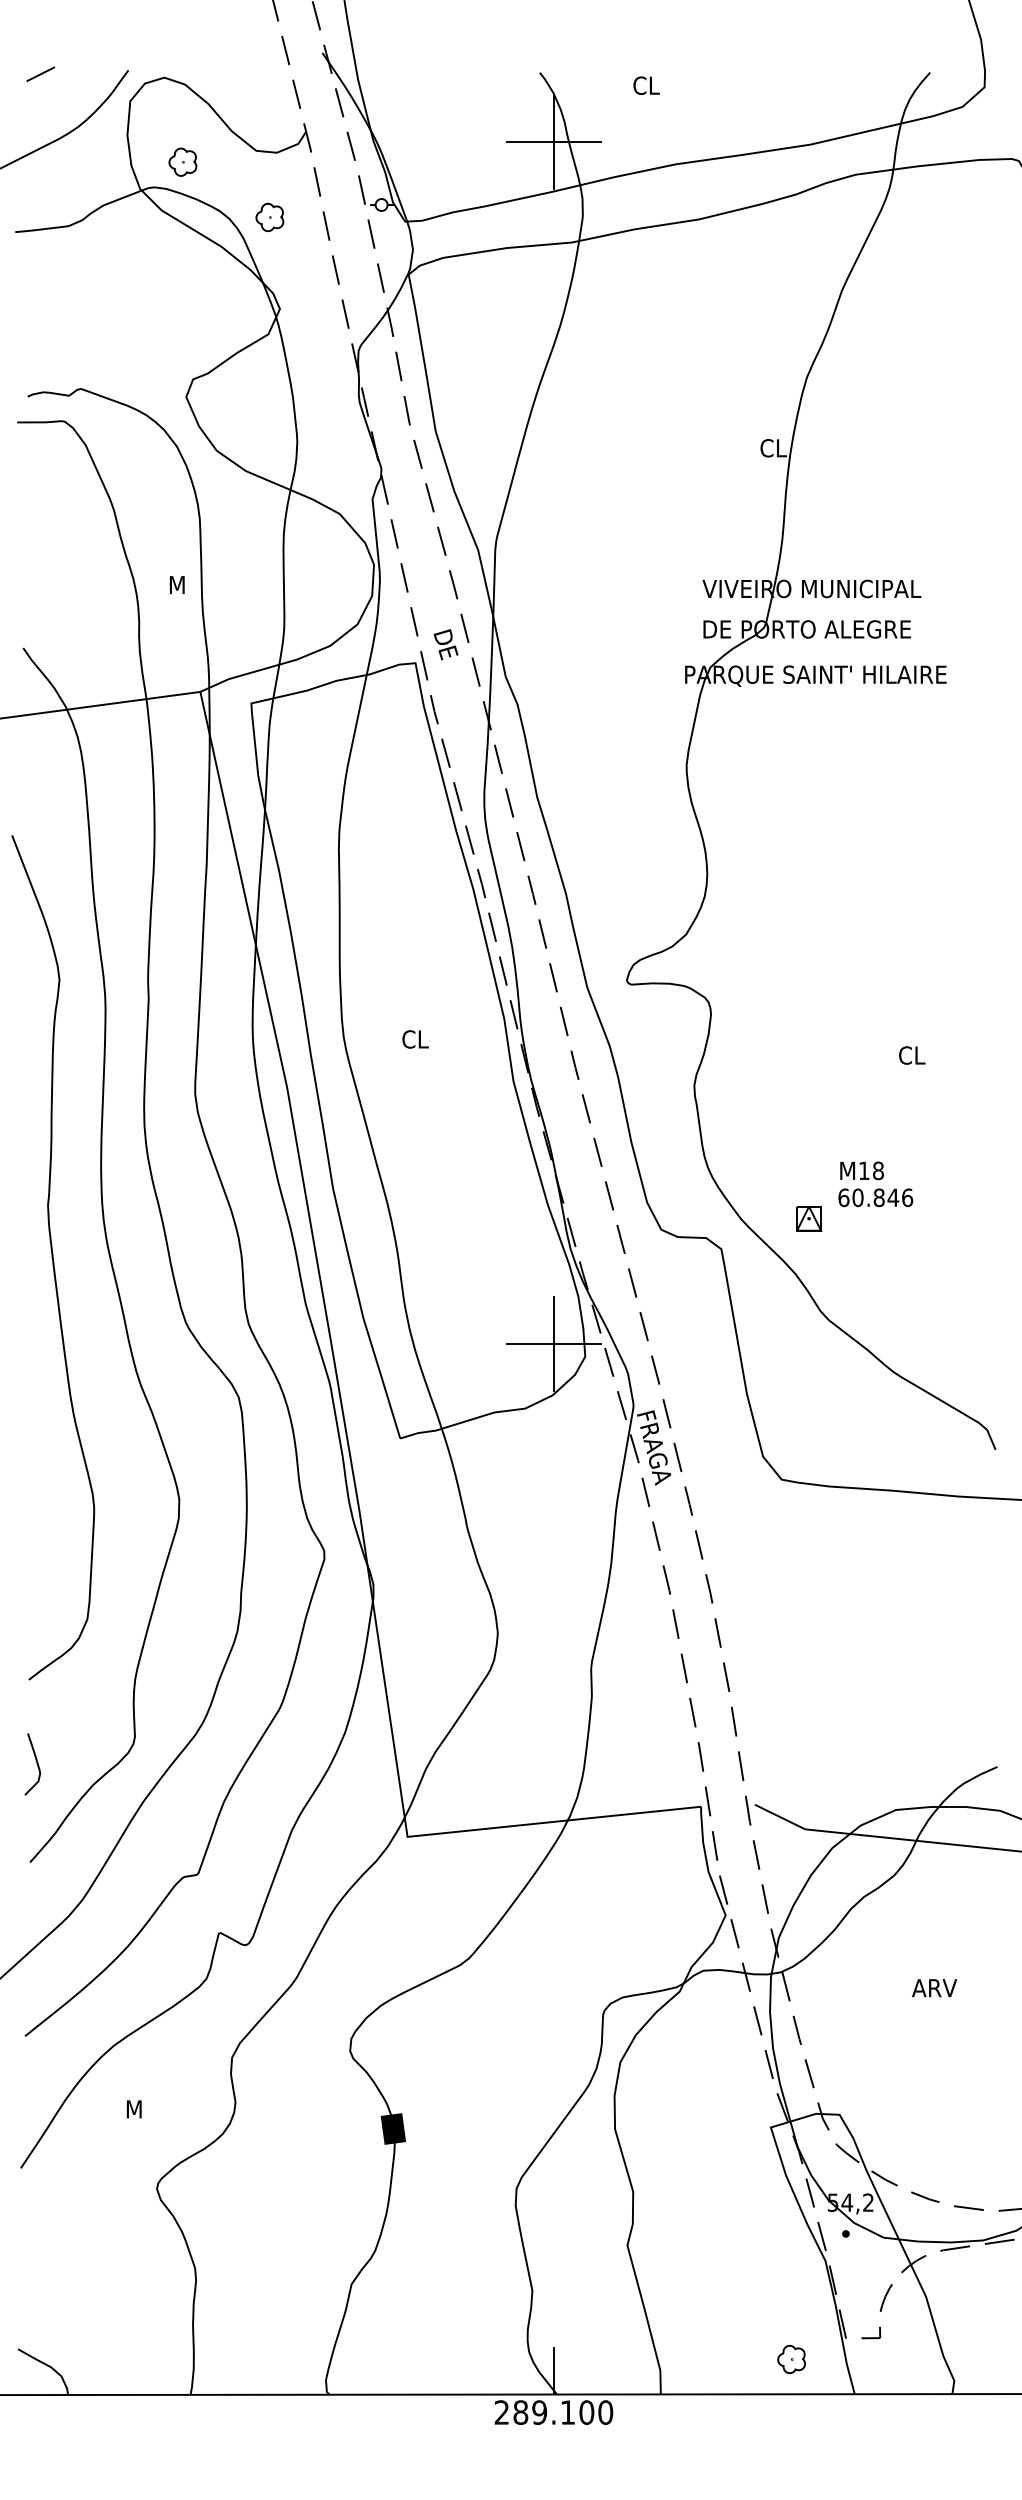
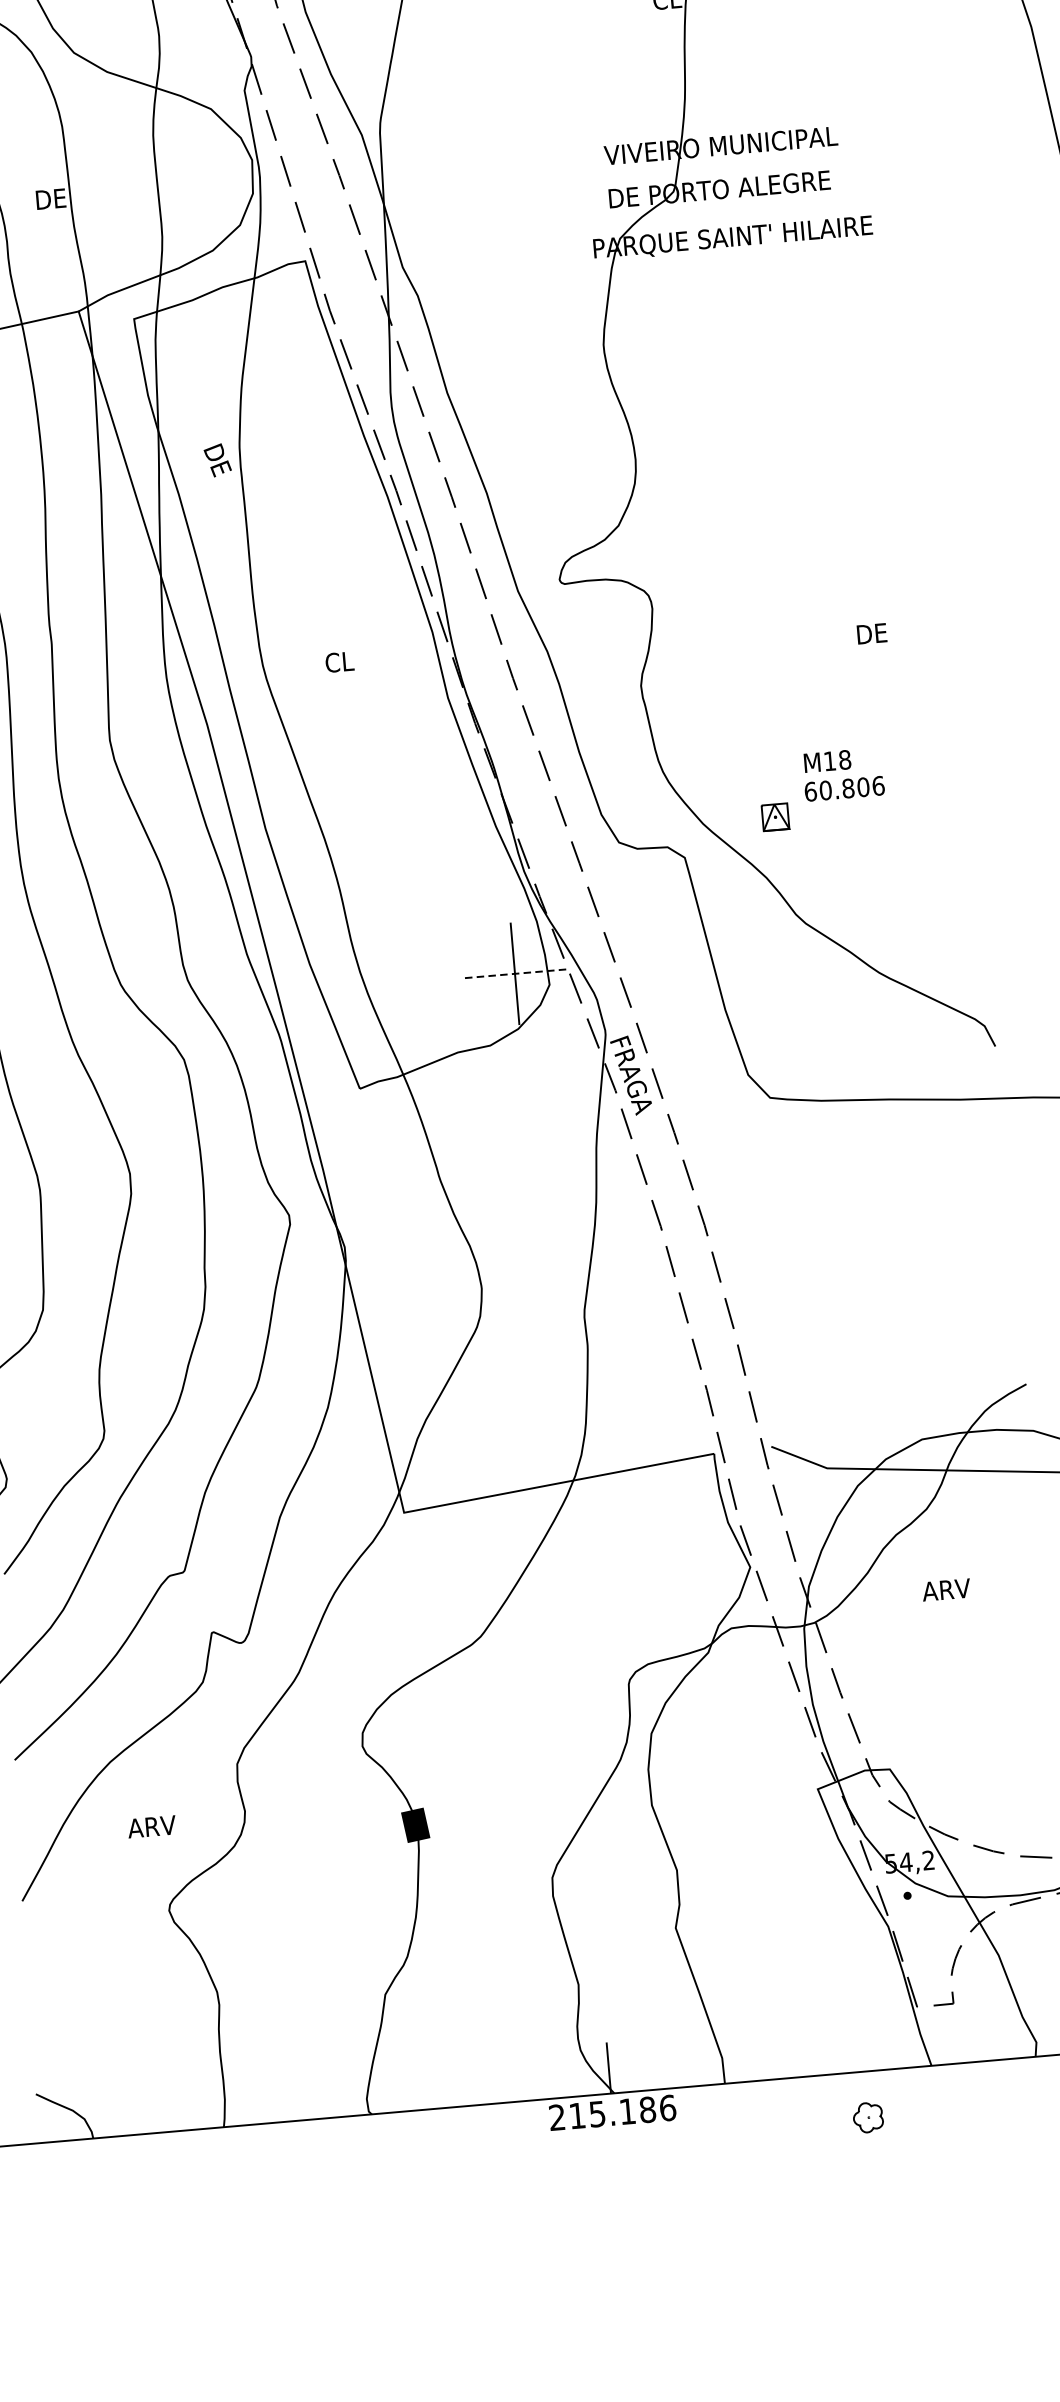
text: (184, 585) -> (52, 199), M -> DE
text: (445, 644) -> (217, 460), moved
text: (913, 1055) -> (871, 633), CL -> DE
text: (893, 1197) -> (863, 786), 60.846 -> 60.806
line: (553, 1343) -> (514, 973), solid -> dashed
text: (934, 1988) -> (946, 1590), moved
text: (147, 2109) -> (151, 1827), M -> ARV
part: (791, 2359) -> (868, 2117), moved
text: (563, 2412) -> (622, 2111), 289.100 -> 215.186

